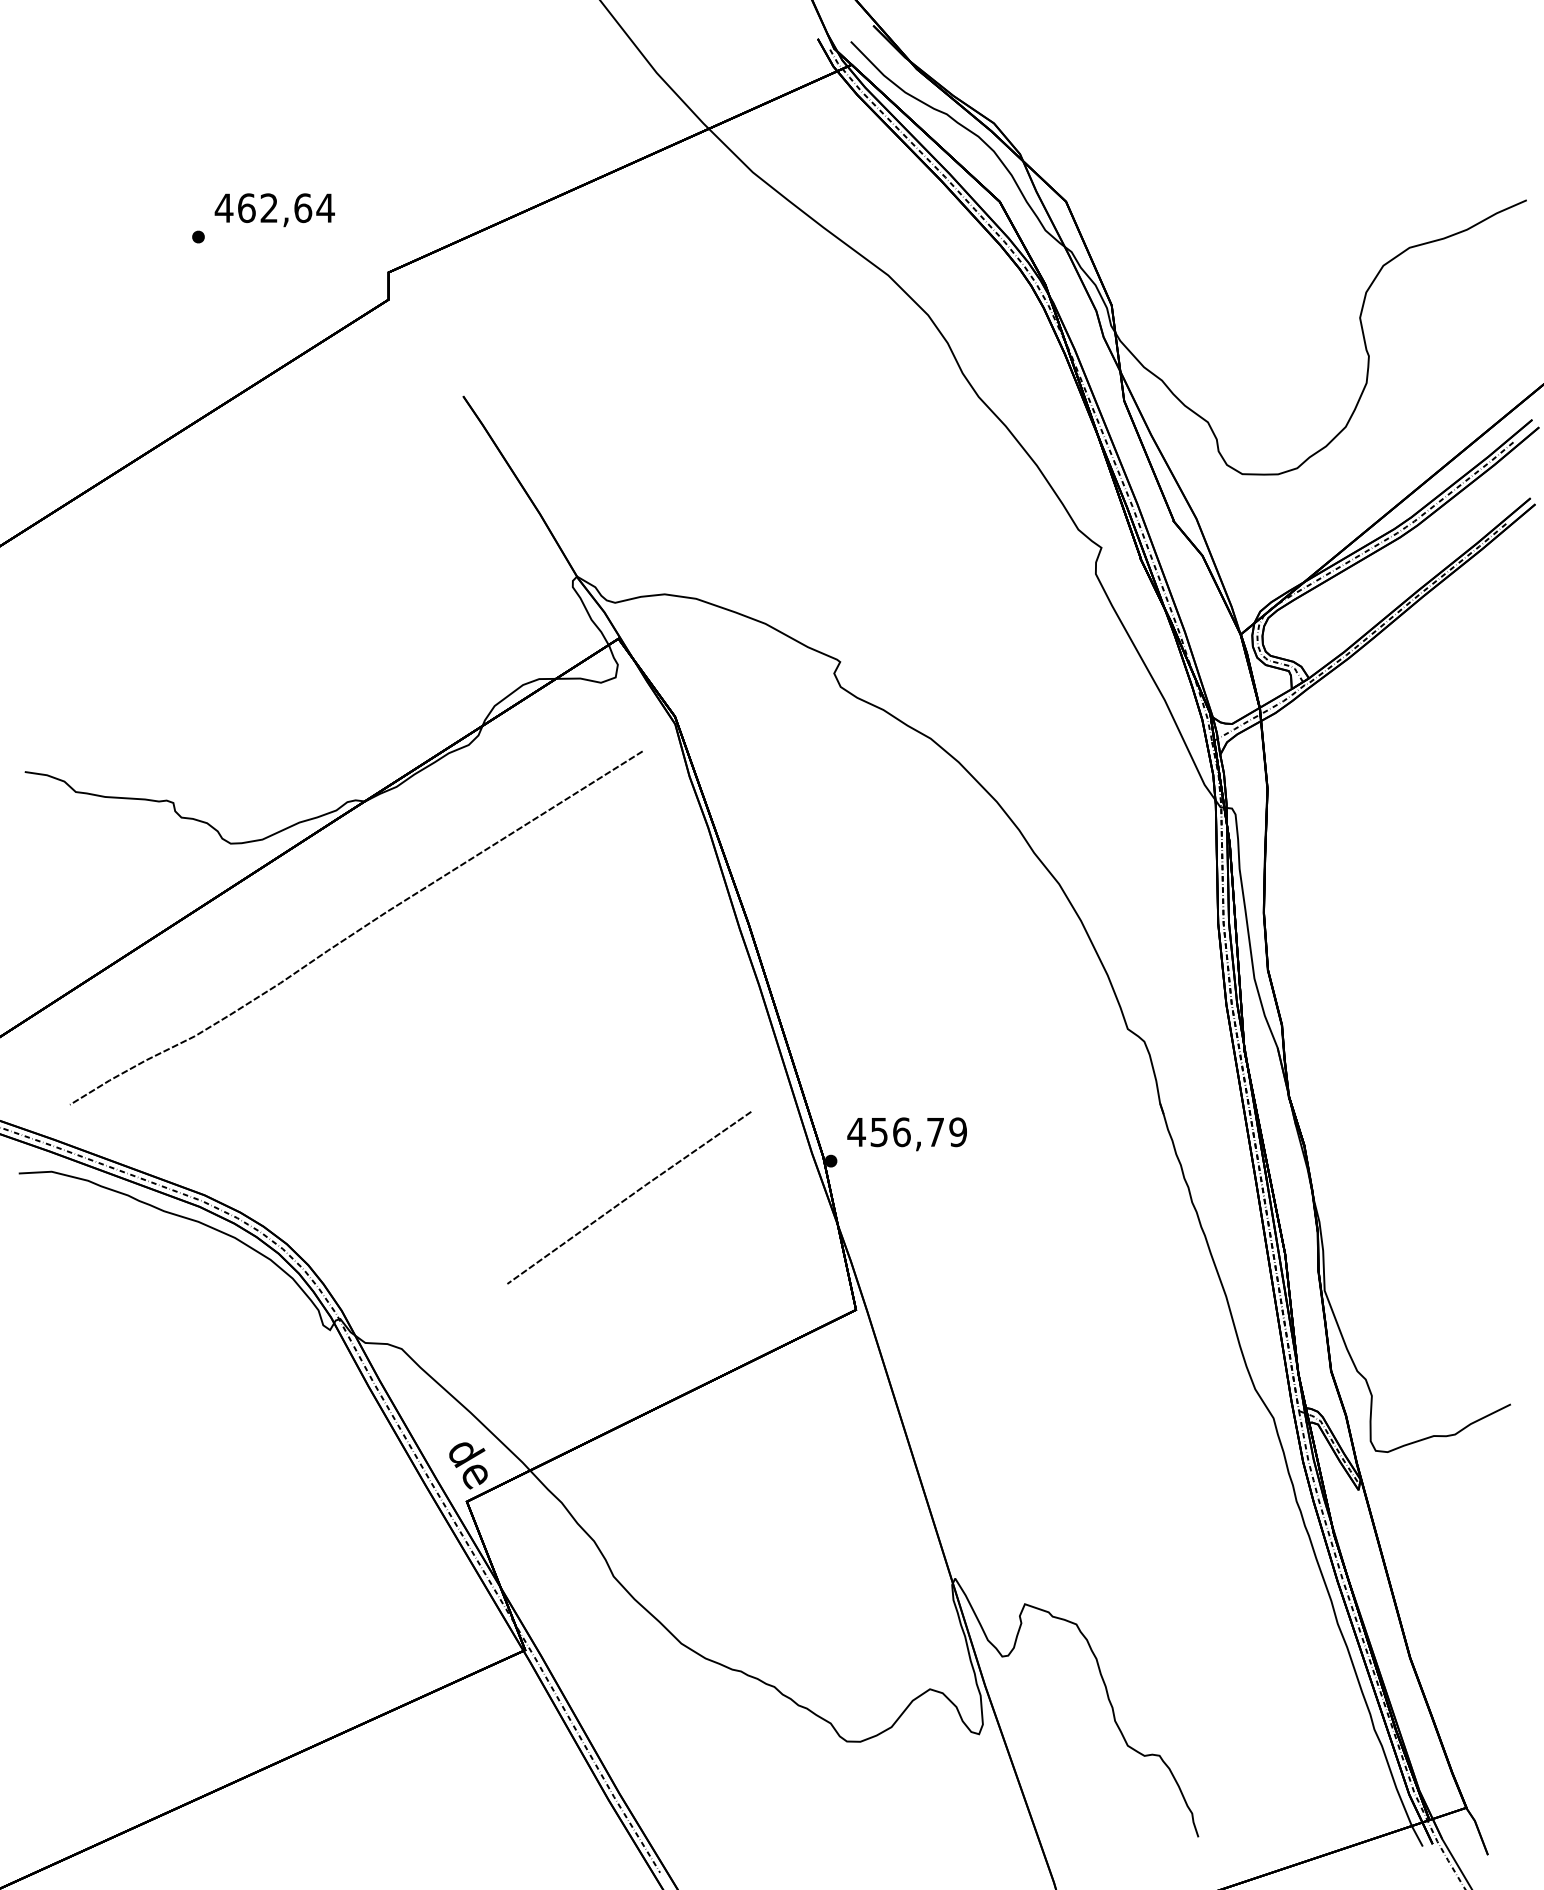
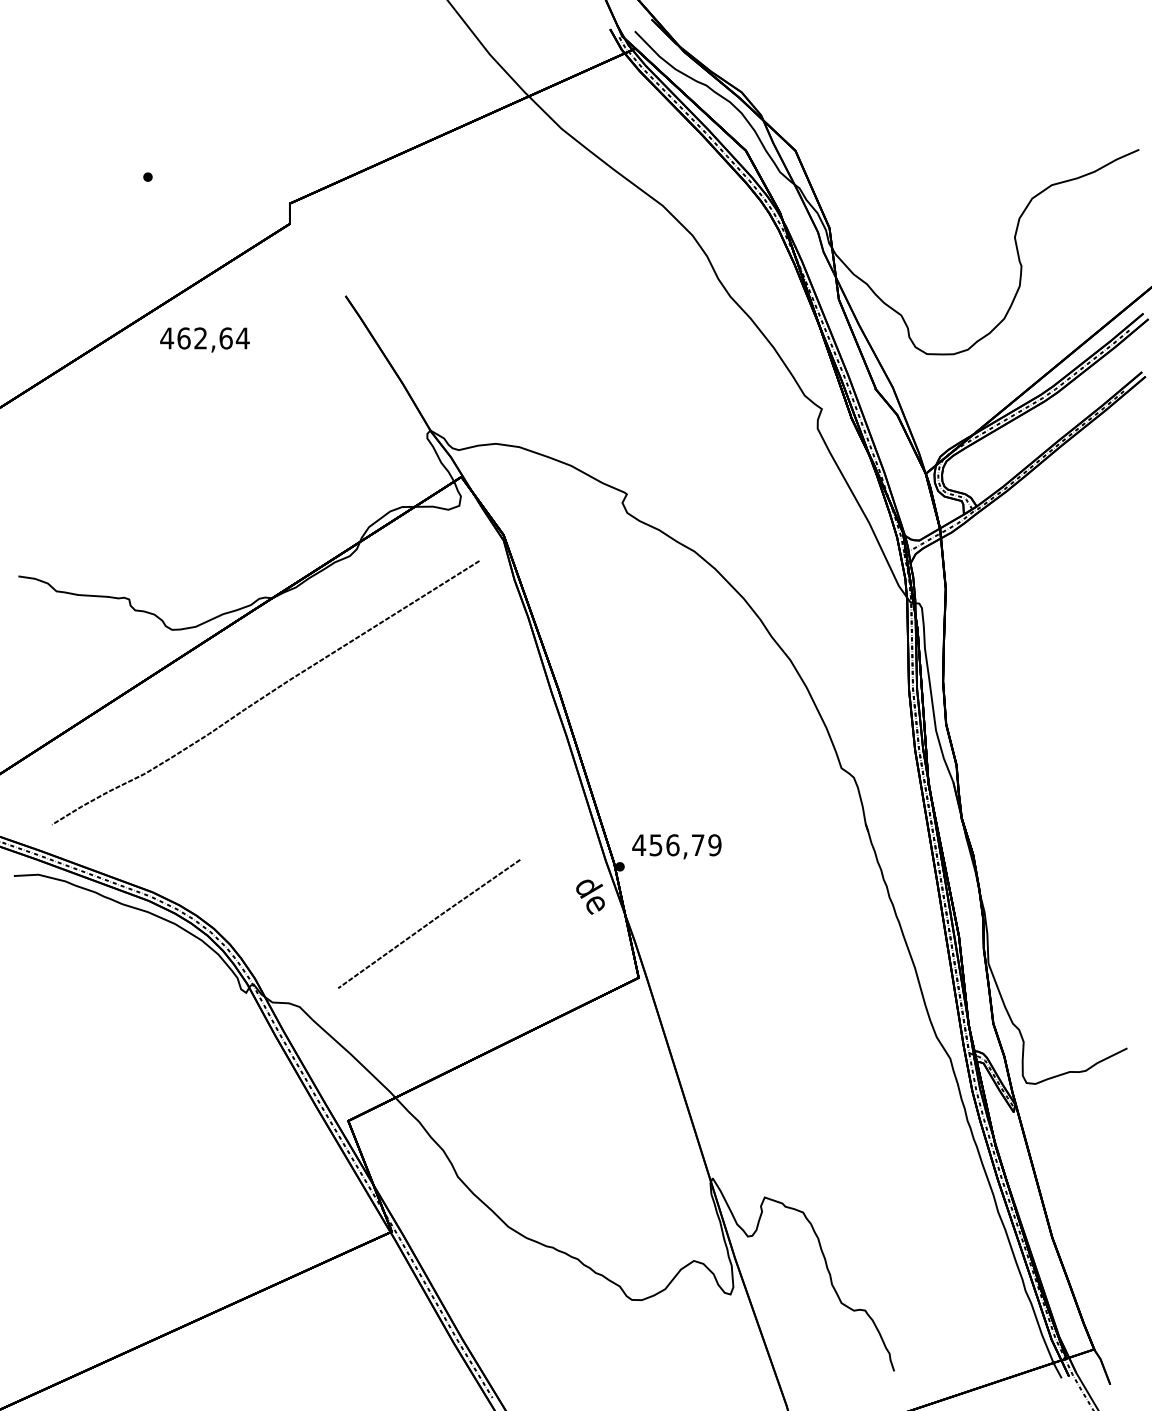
text: (274, 210) -> (204, 340), moved
line: (629, 1197) -> (429, 923), moved
text: (468, 1465) -> (590, 896), moved

